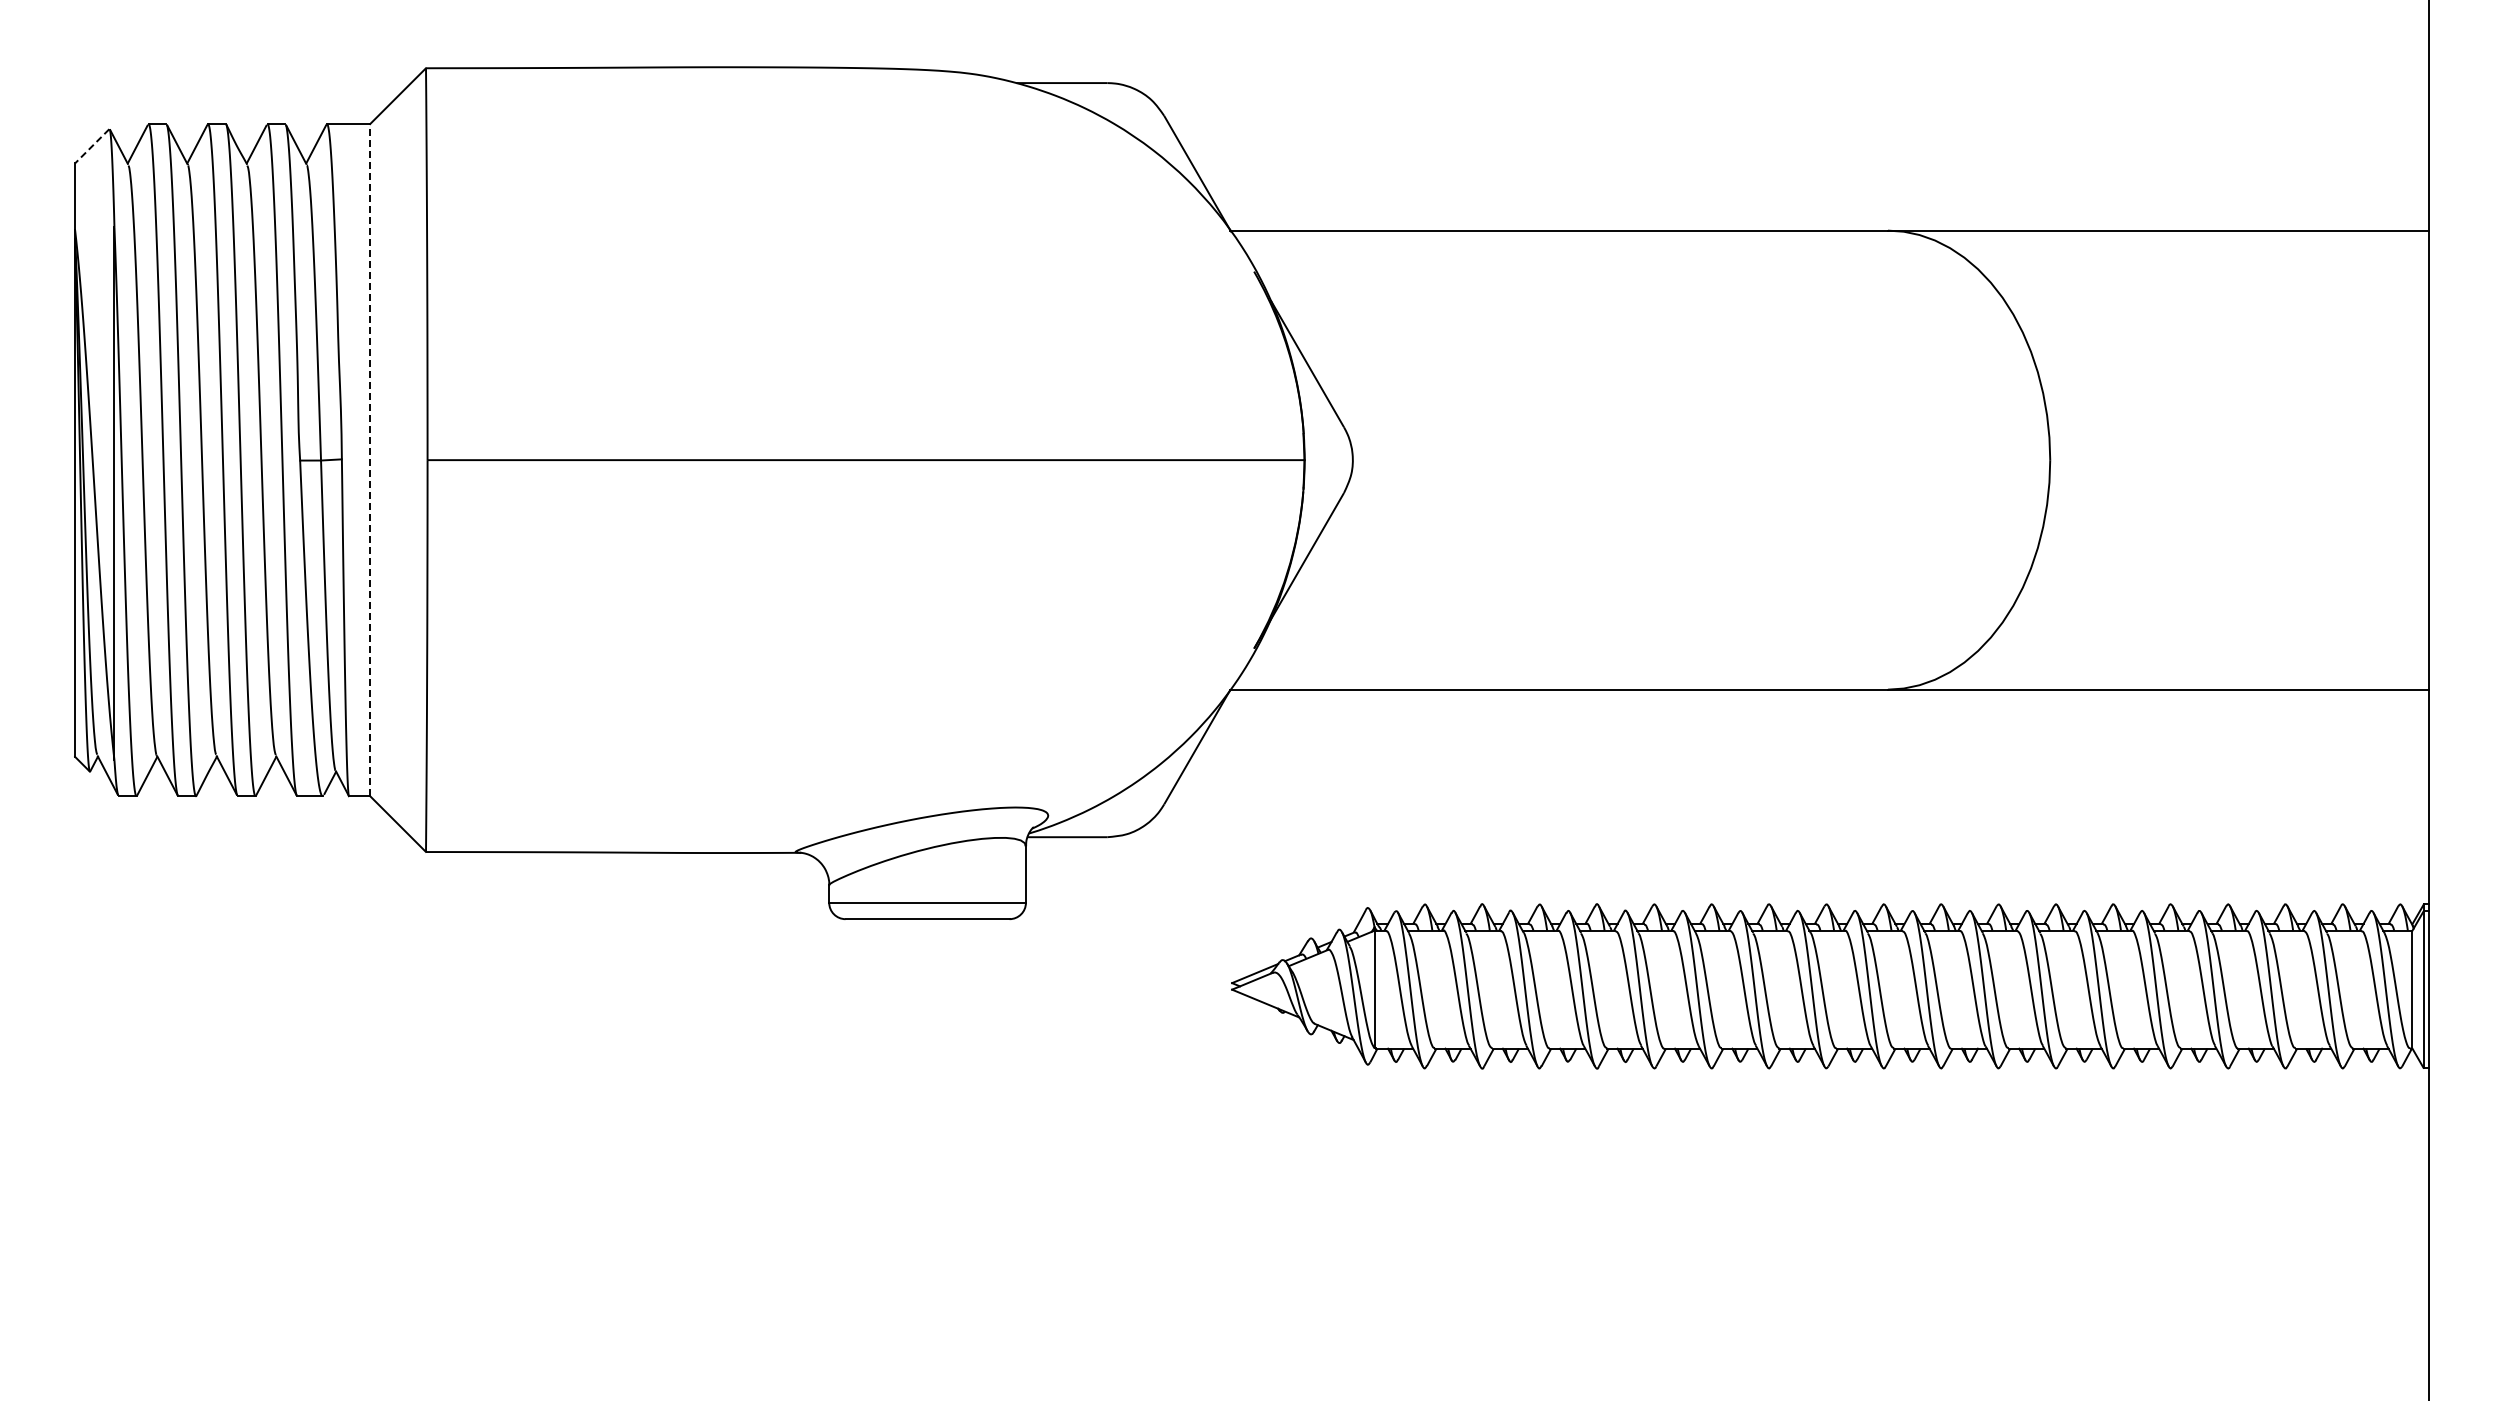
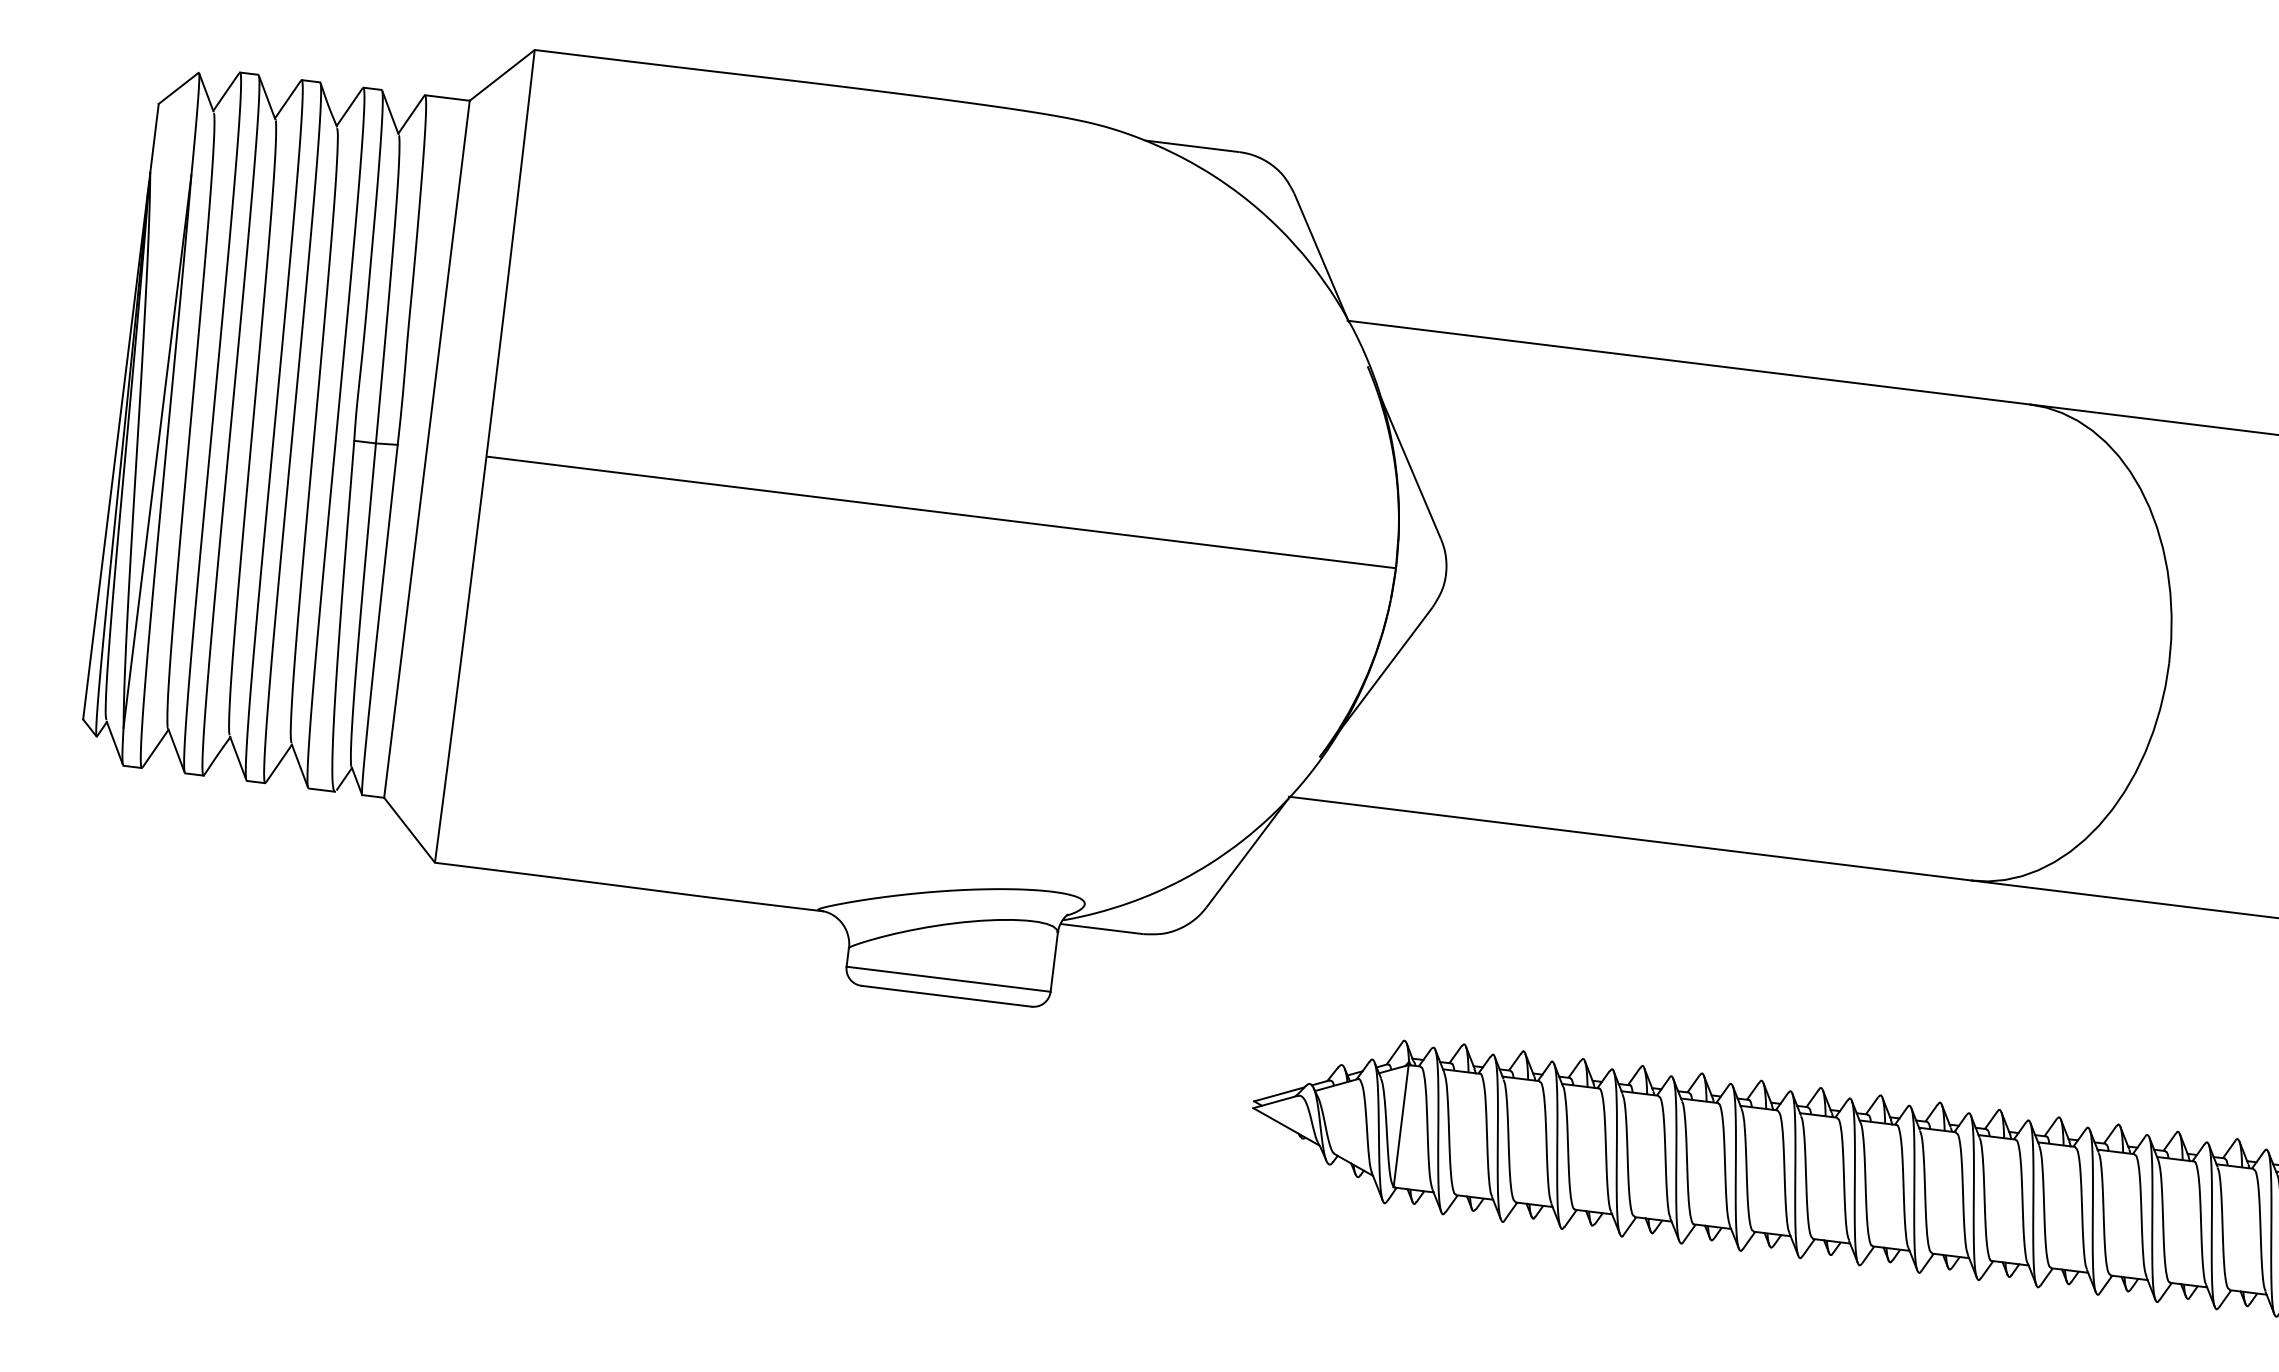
line: (91, 146) -> (177, 88), dashed -> solid
line: (370, 459) -> (427, 448), dashed -> solid

